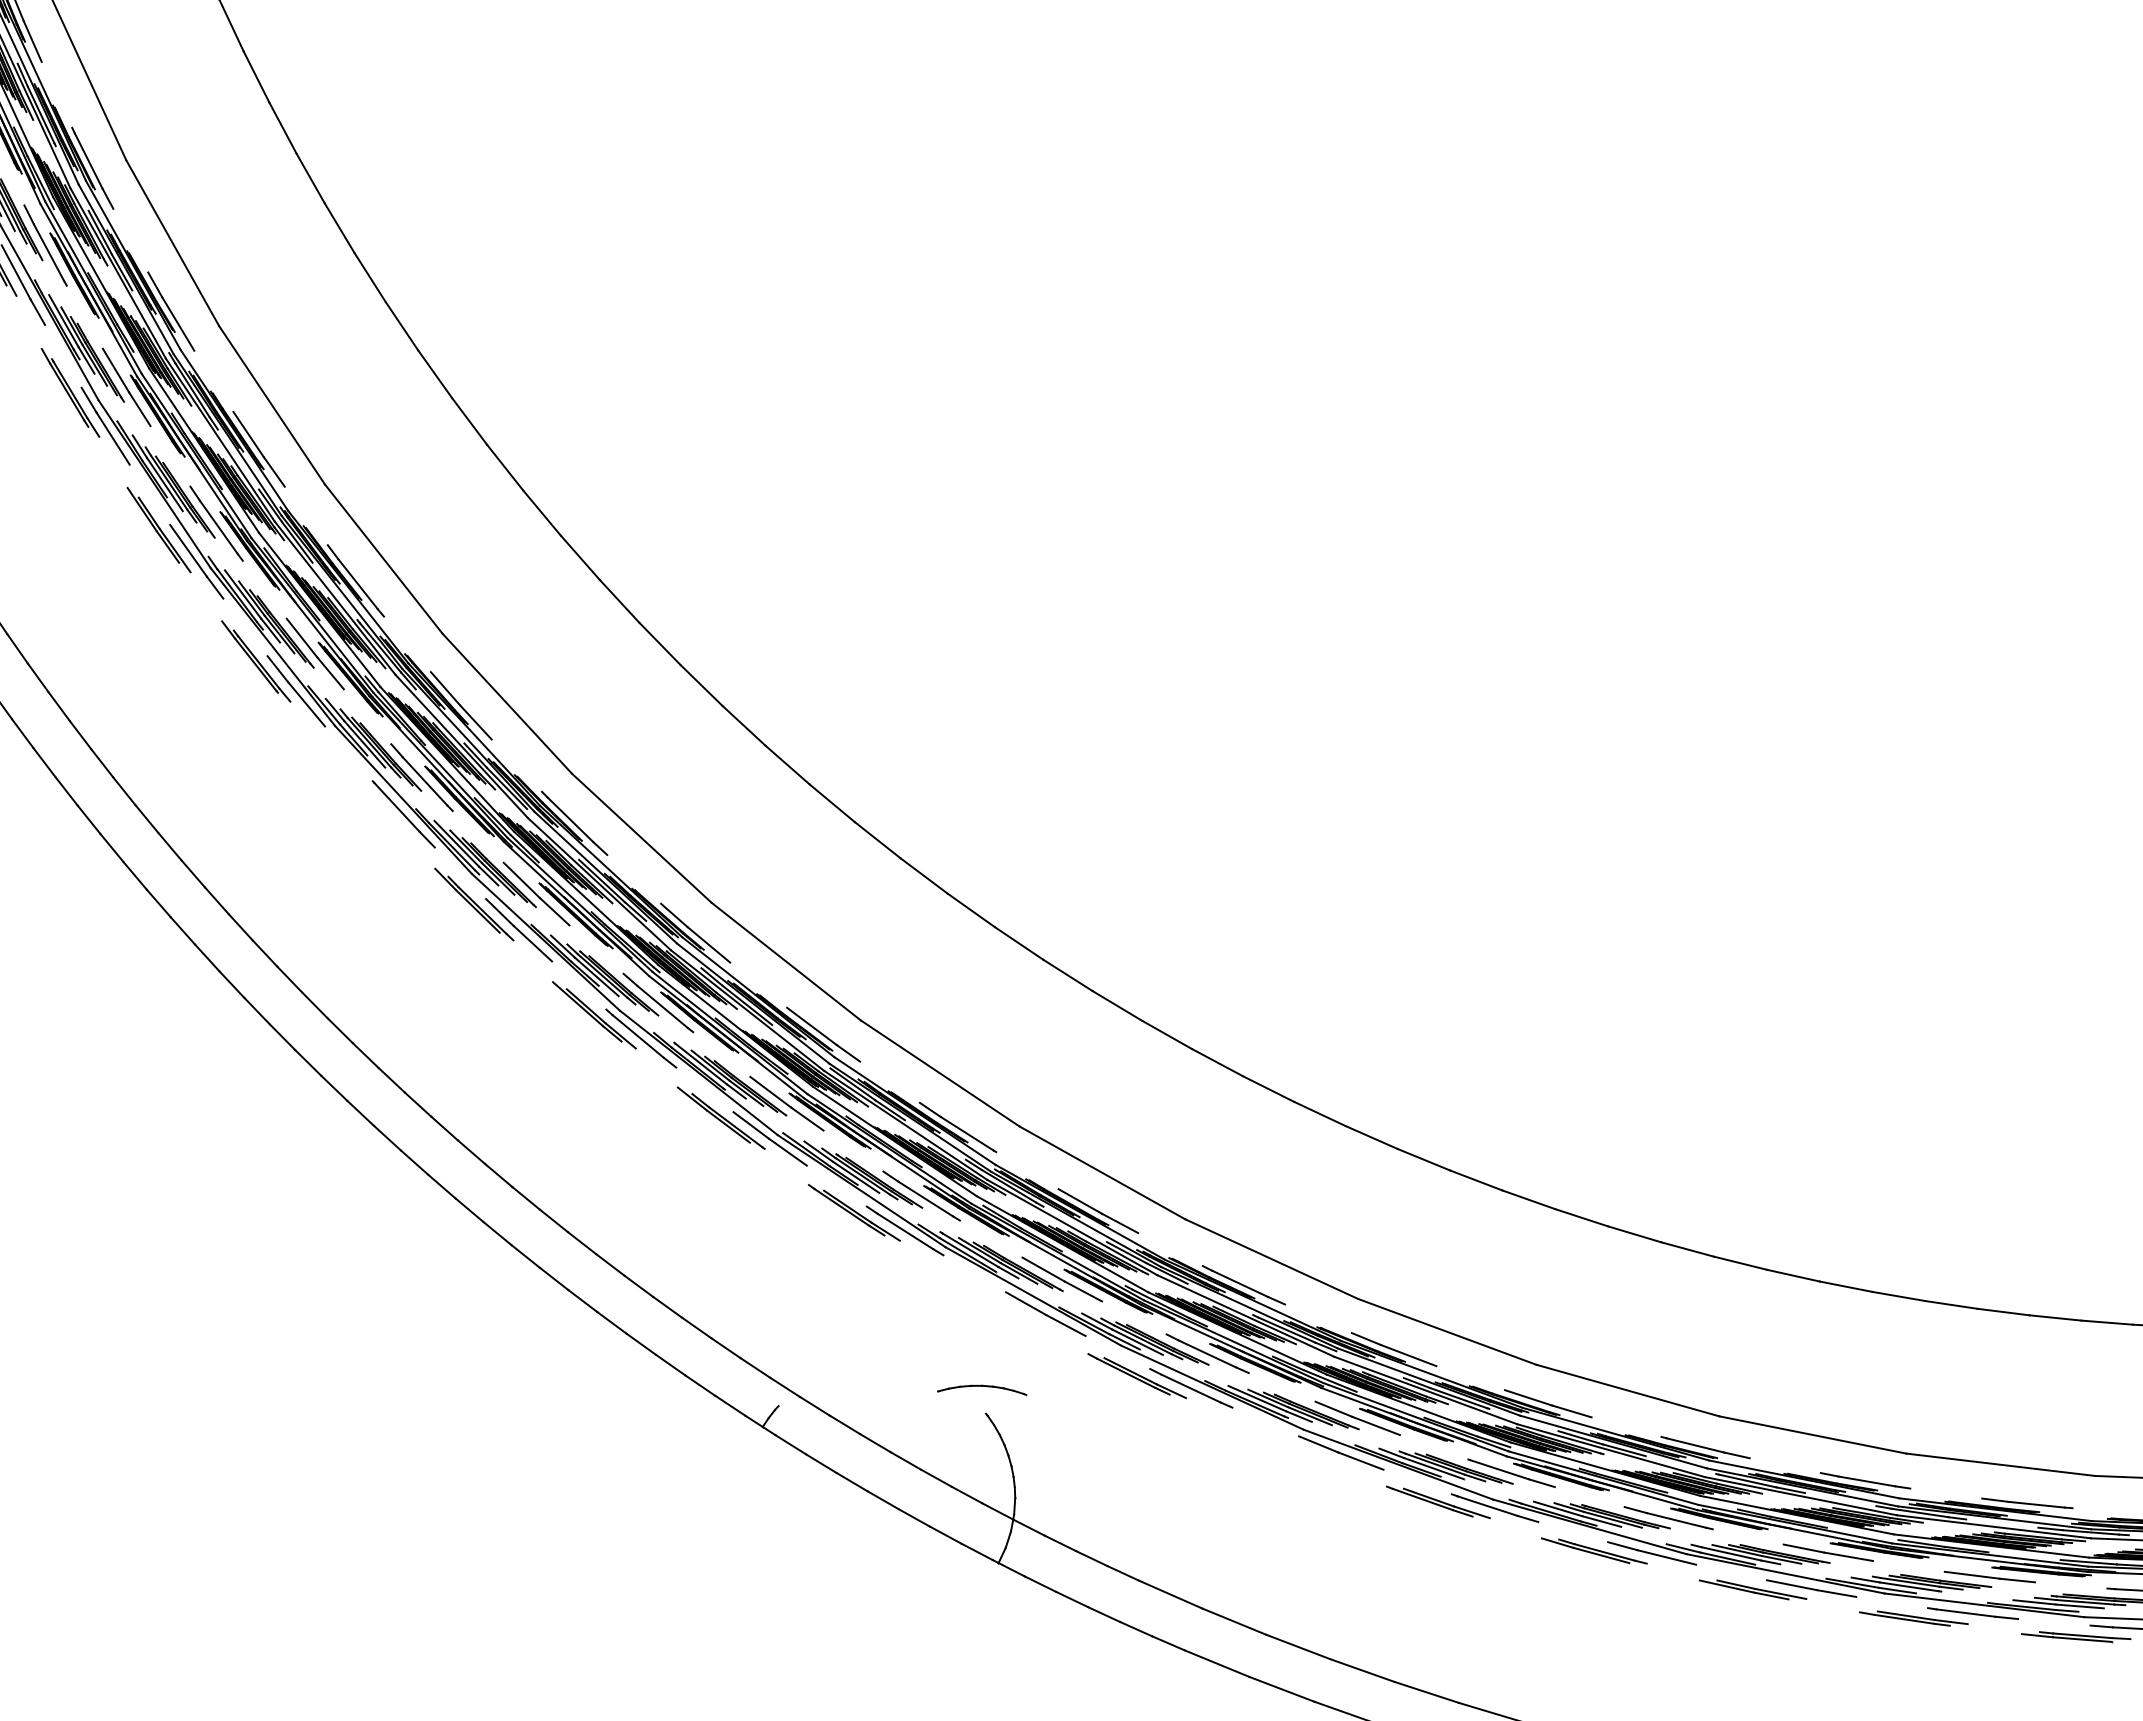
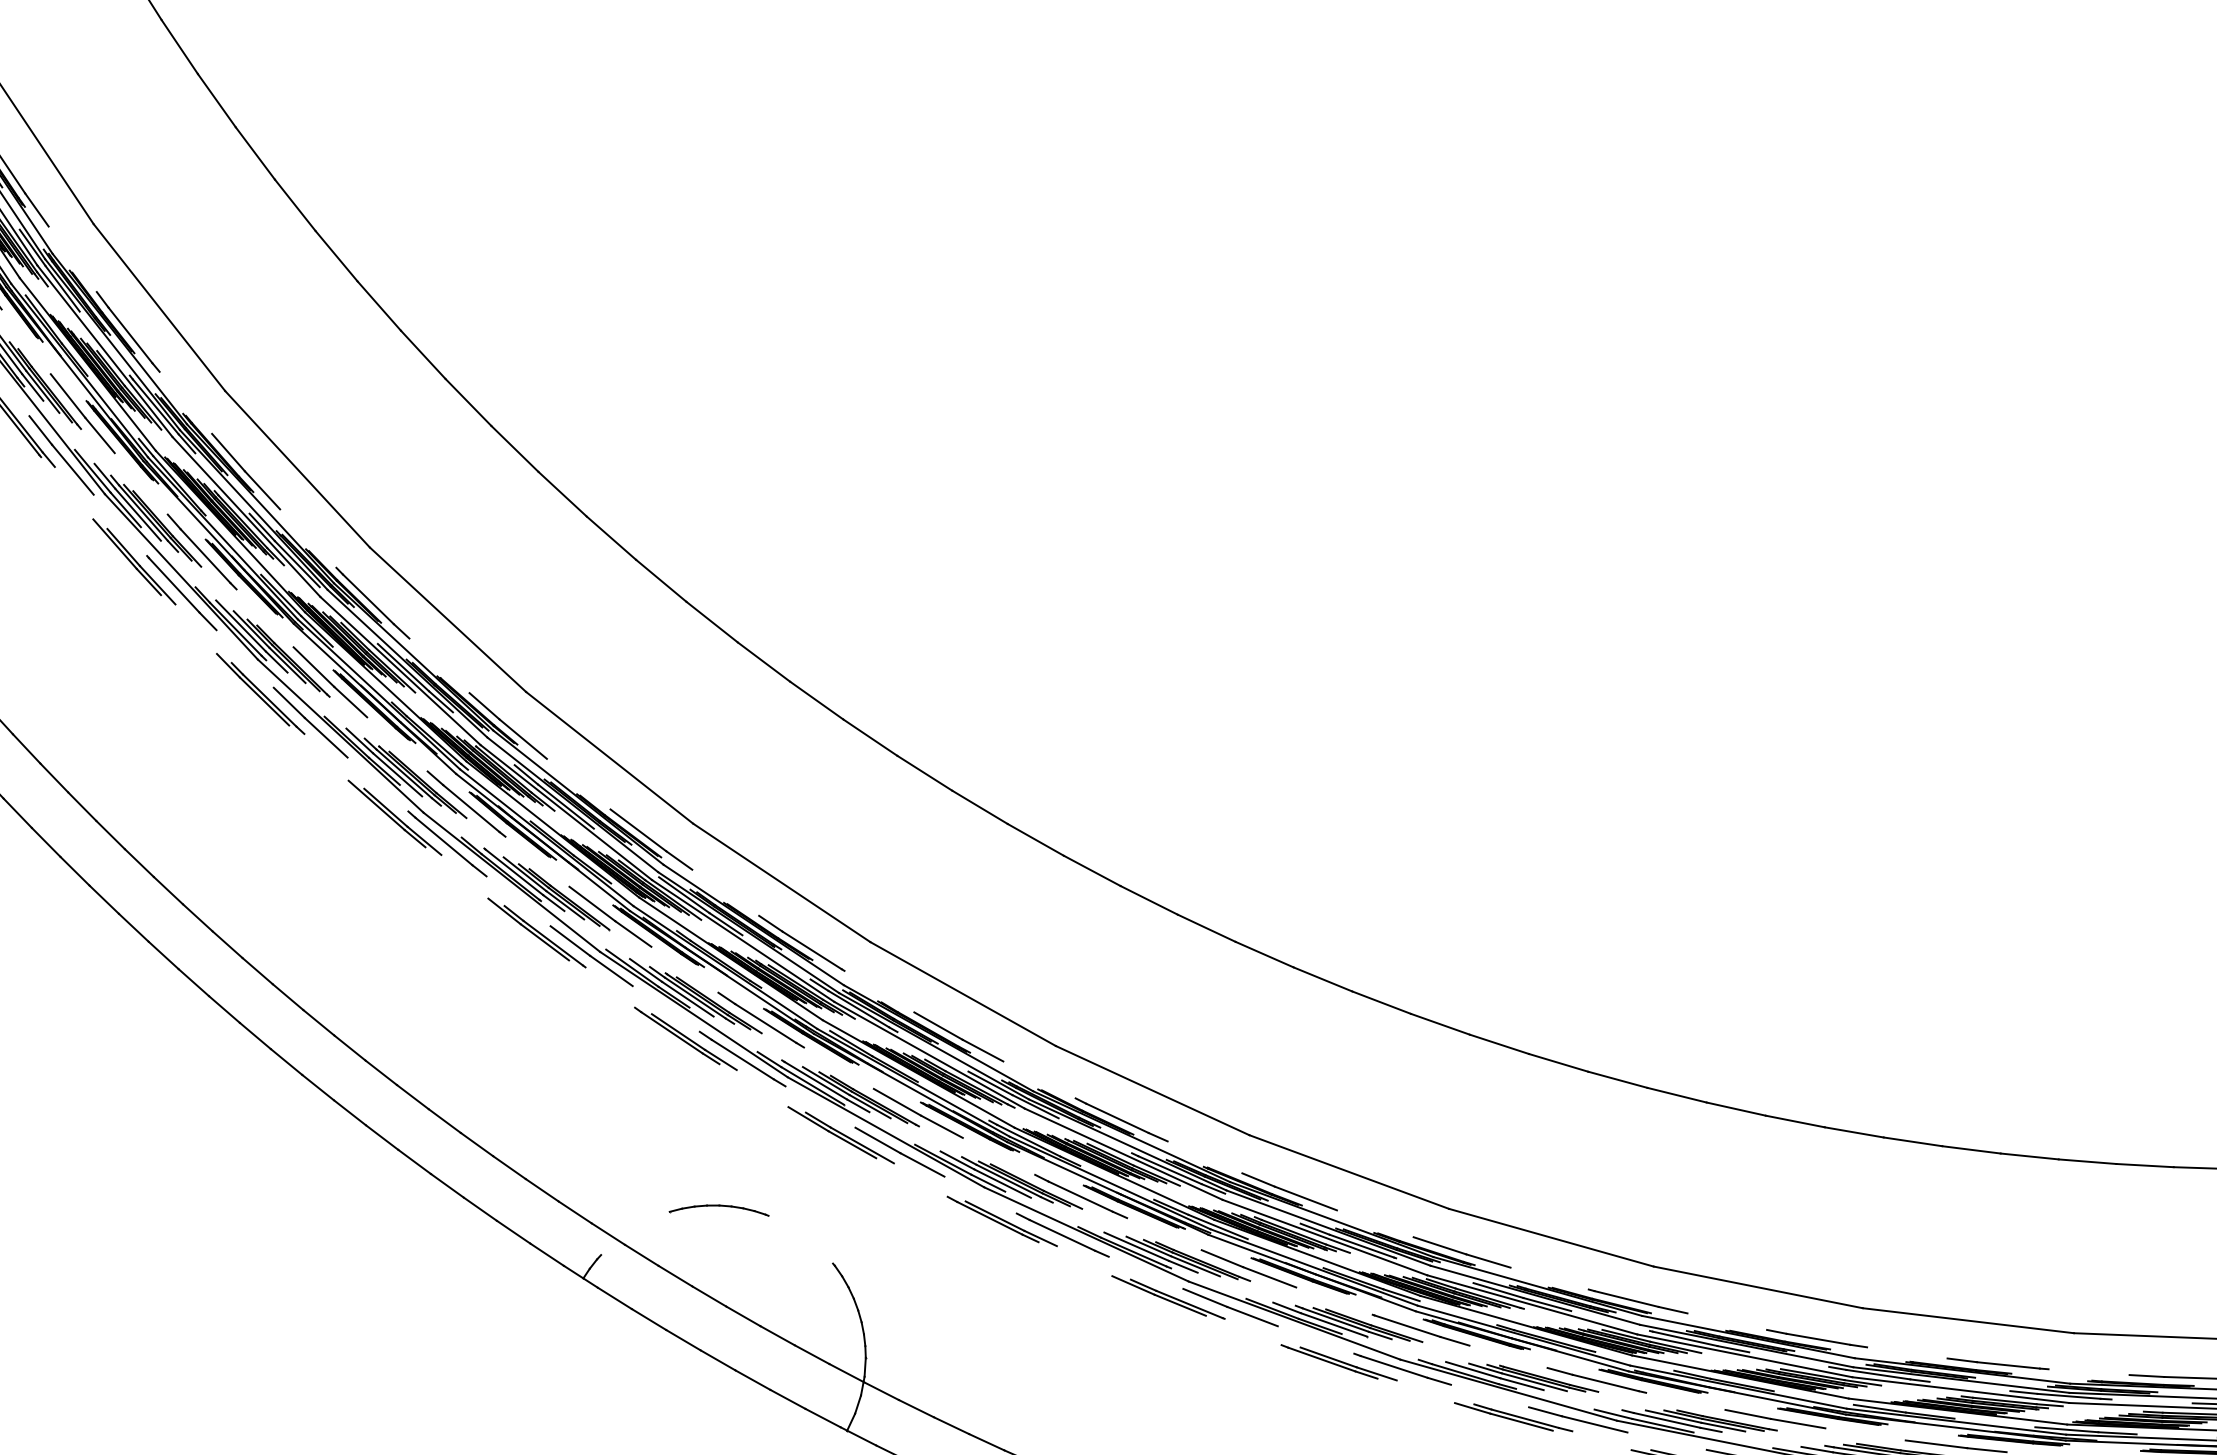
part: (361, 786) -> (134, 561), added
part: (993, 1298) -> (841, 1134), added
part: (982, 1390) -> (719, 1210), moved
part: (1285, 1444) -> (1168, 1298), added

